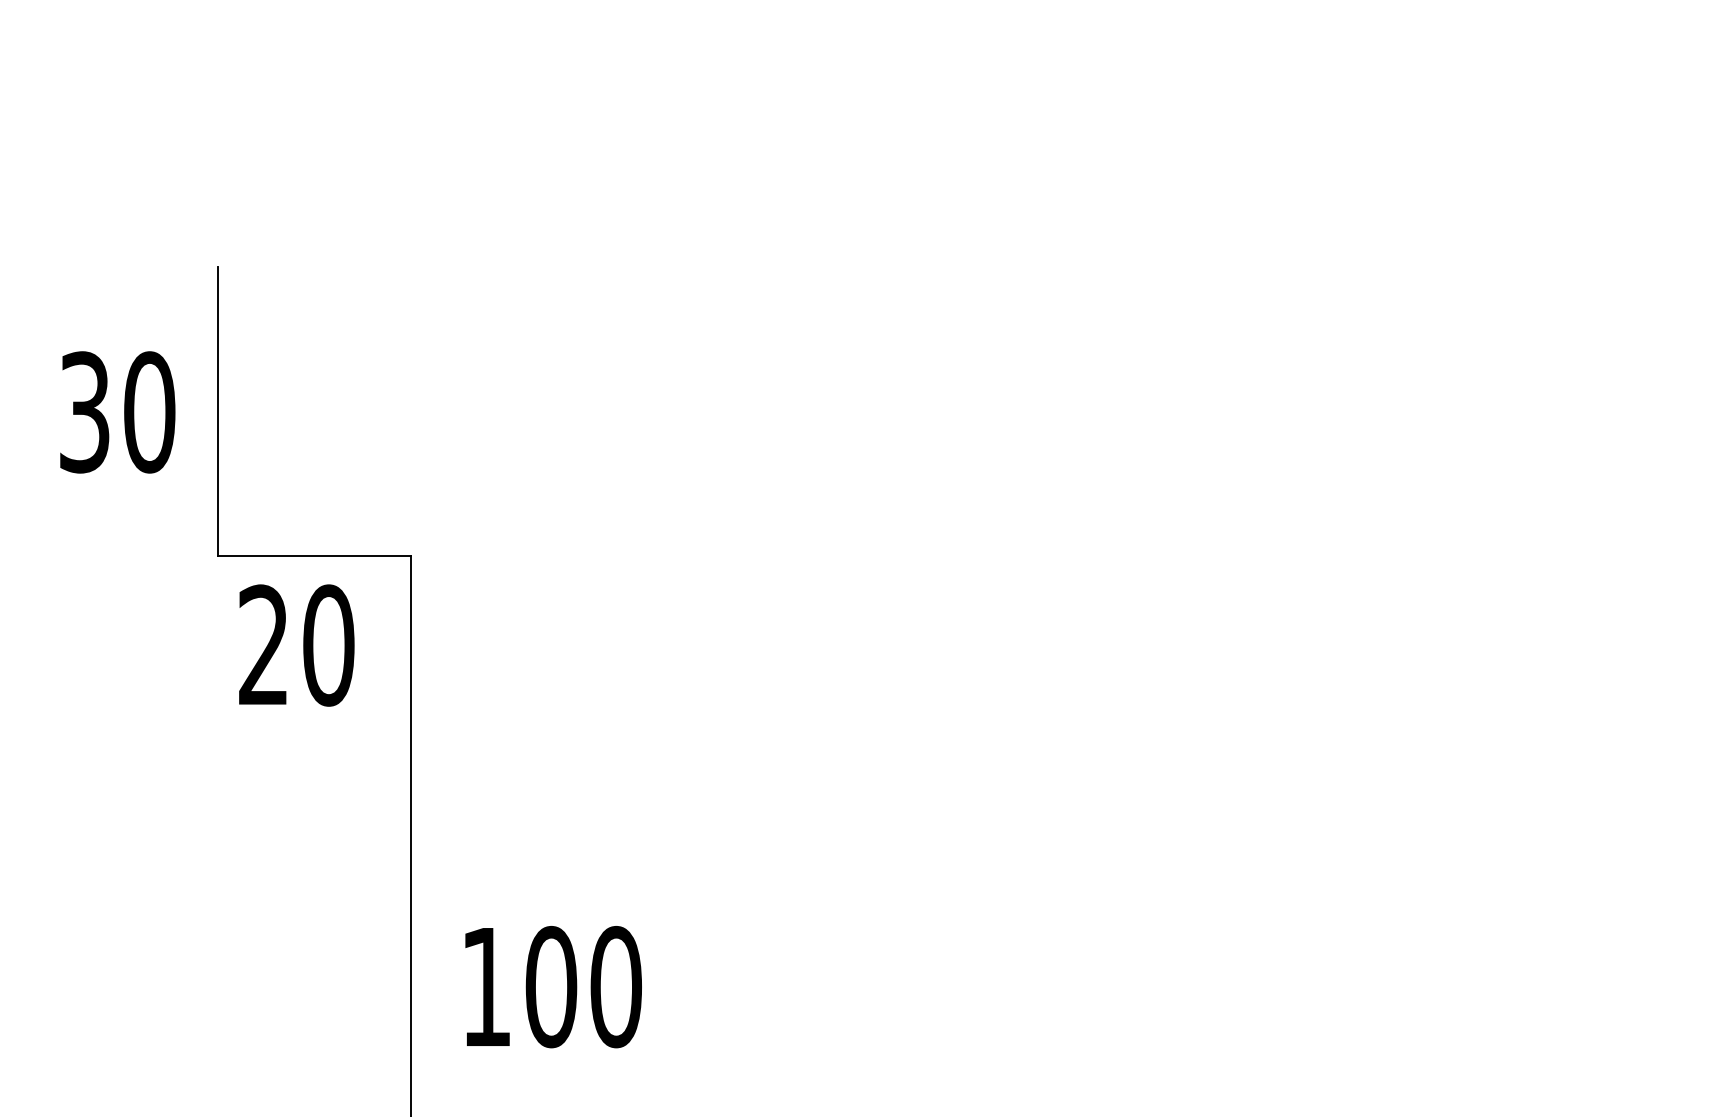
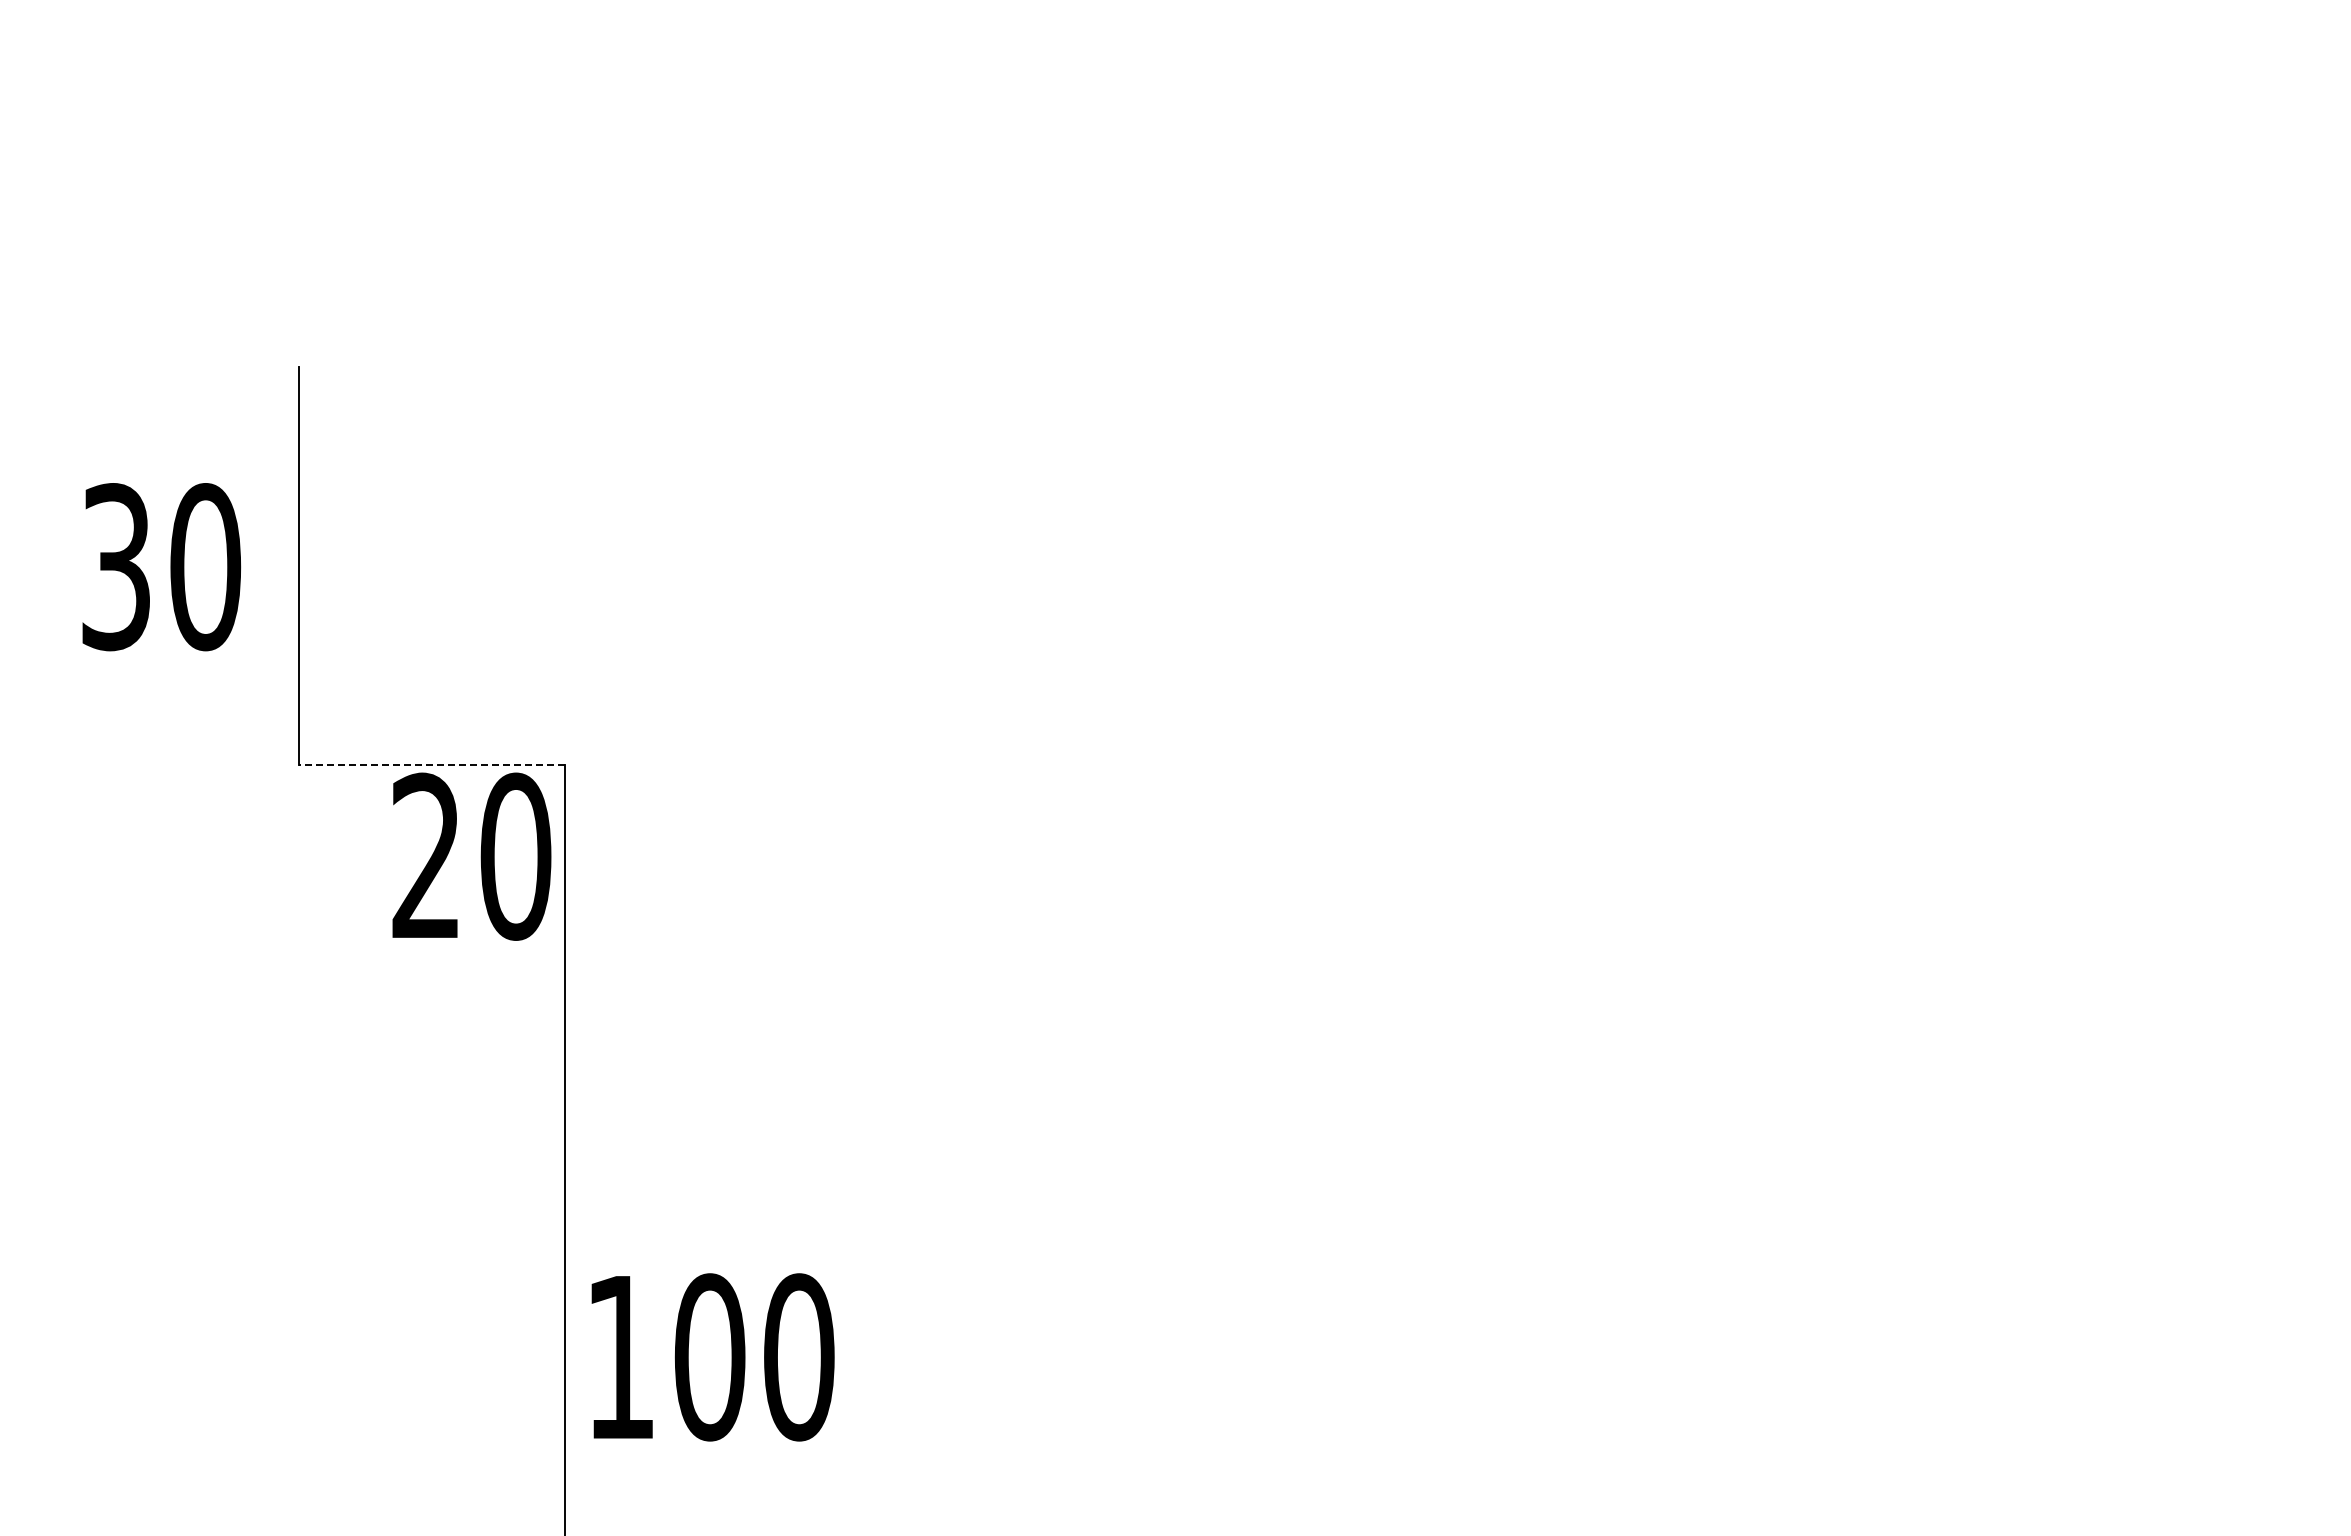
line: (314, 555) -> (432, 764), solid -> dashed
text: (296, 645) -> (471, 856), moved
text: (553, 987) -> (712, 1357), moved

